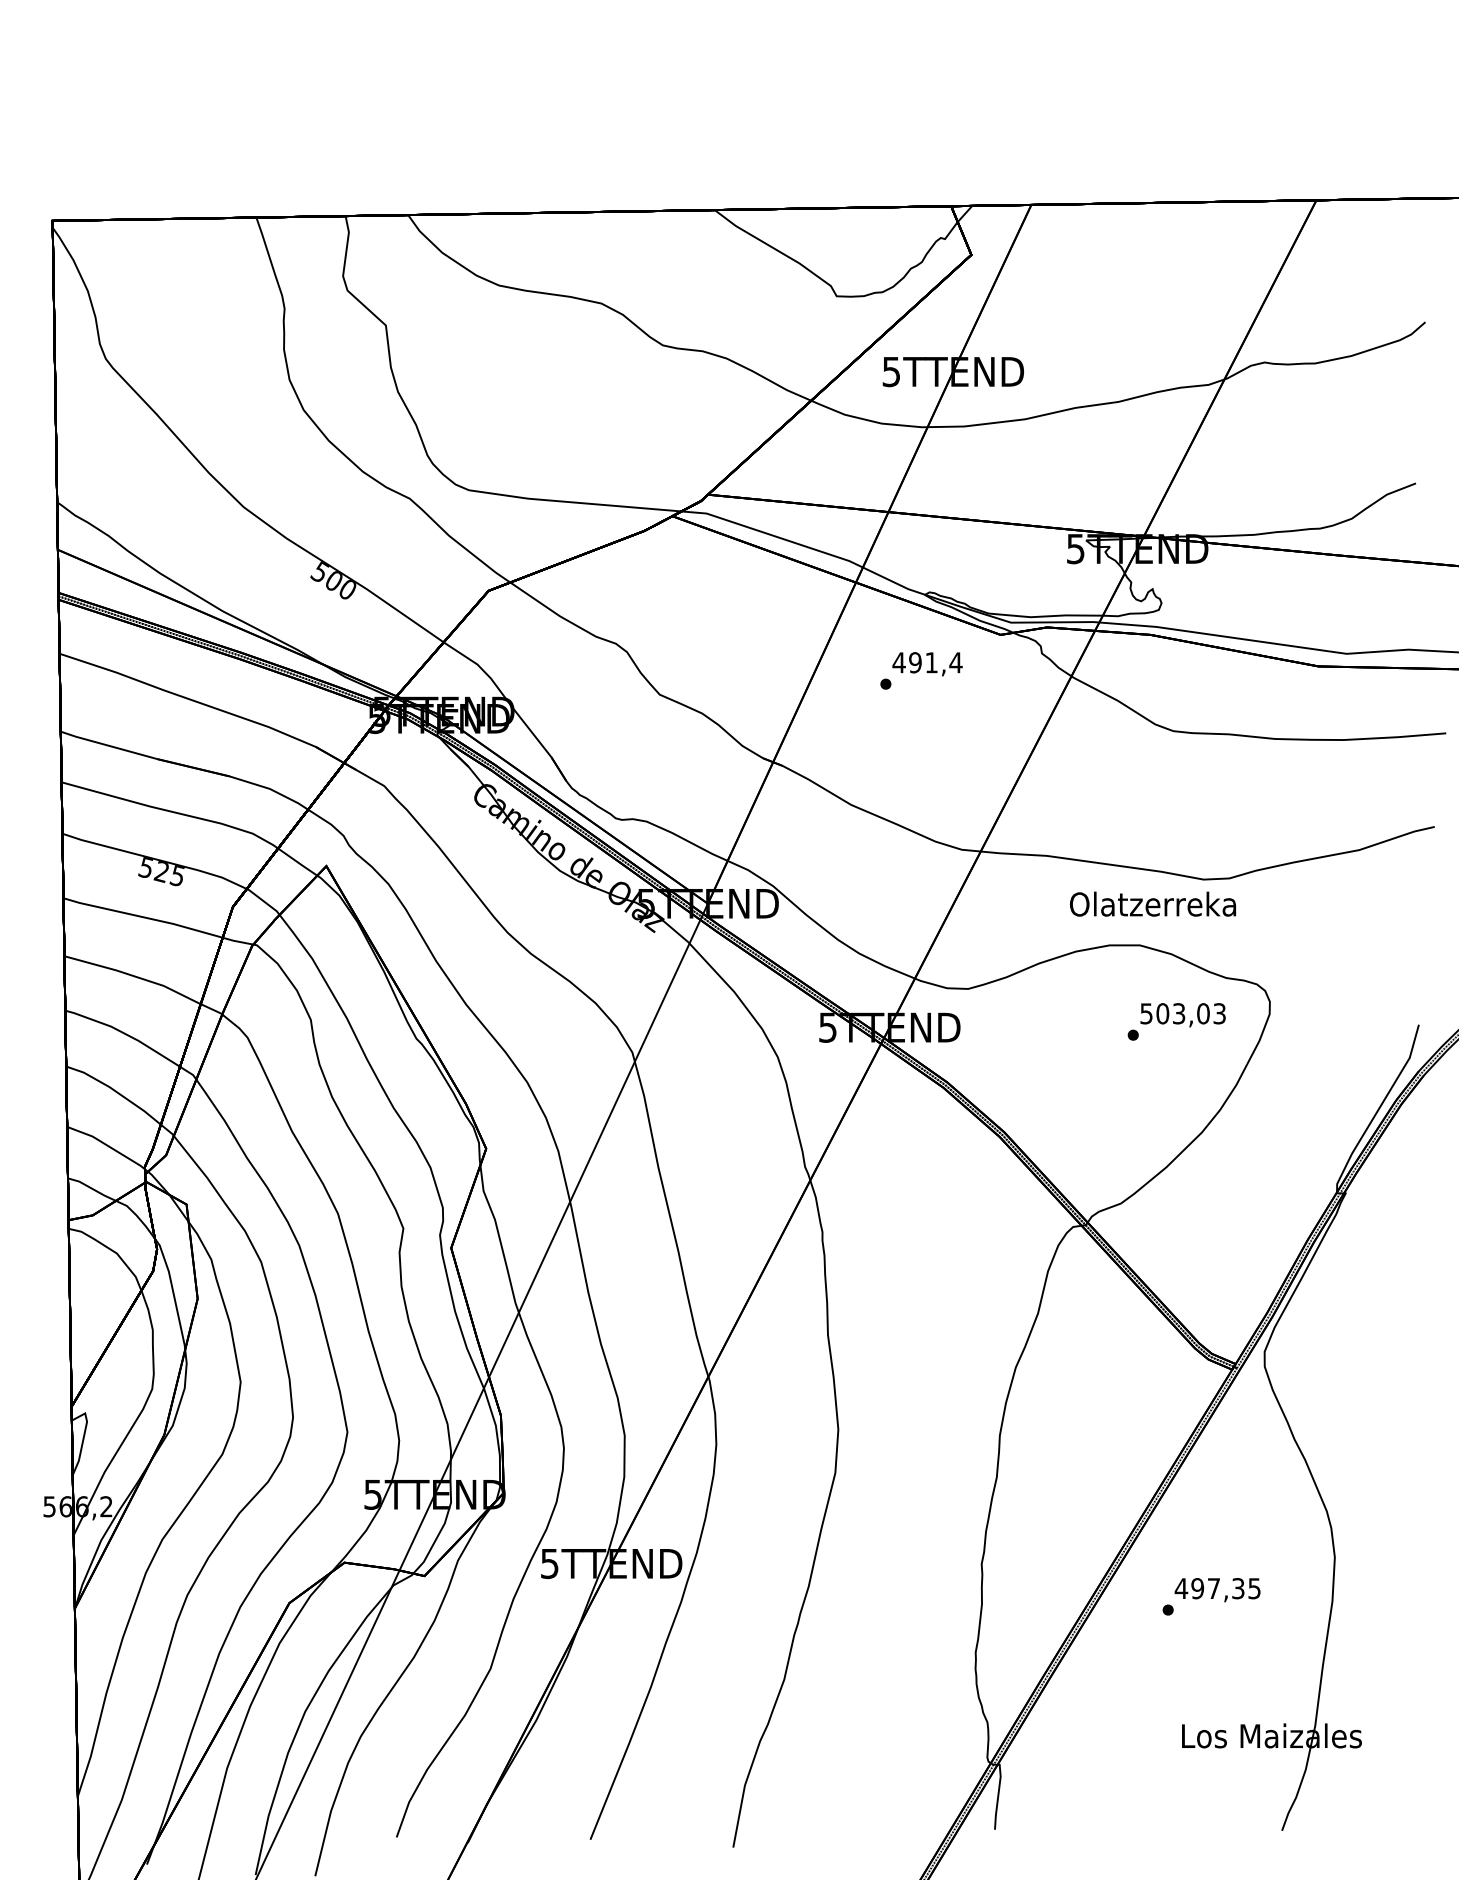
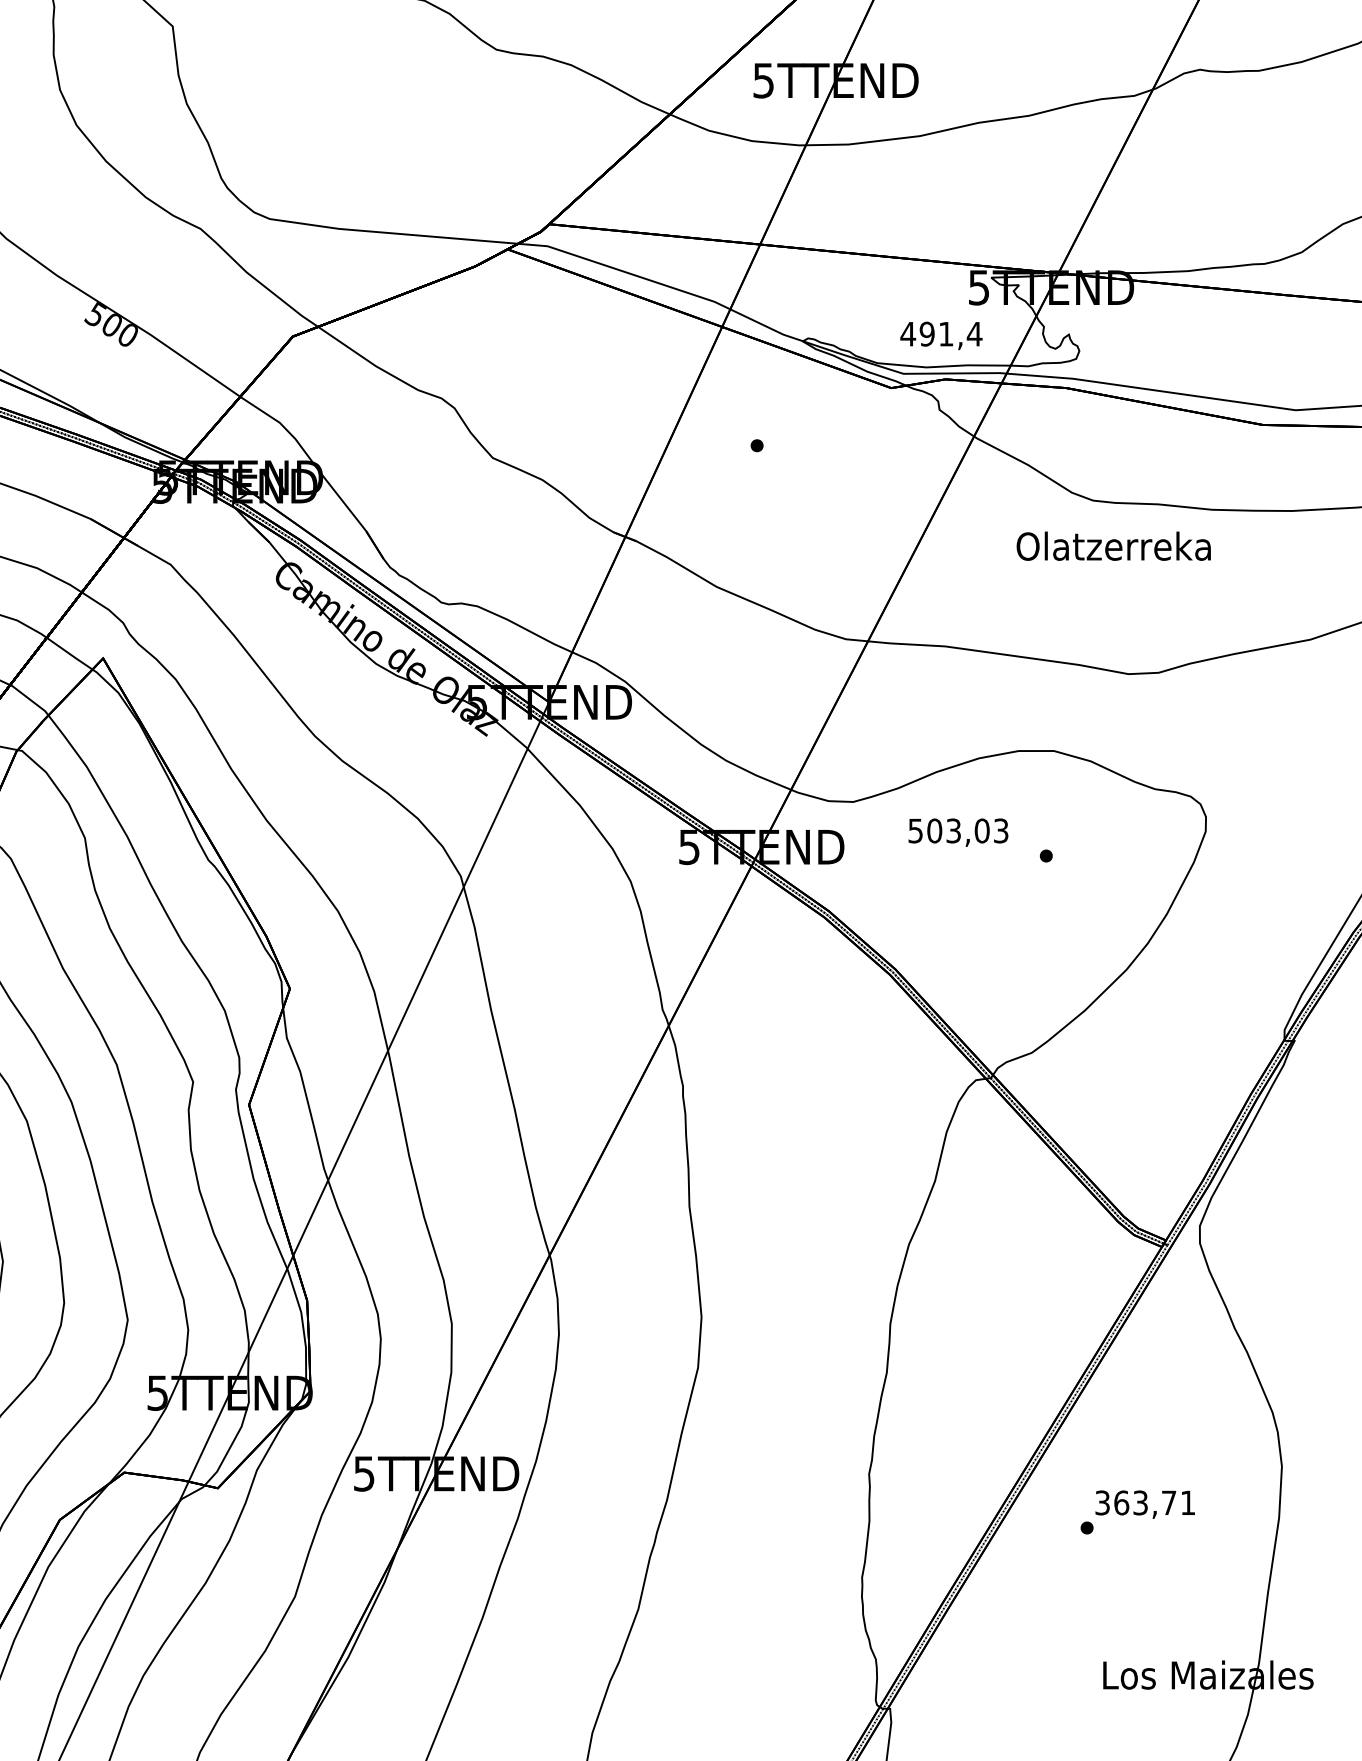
text: (927, 664) -> (941, 336), moved
text: (1152, 903) -> (1113, 545), moved
text: (1182, 1015) -> (957, 832), moved
text: (1217, 1588) -> (1144, 1502), 497,35 -> 363,71

